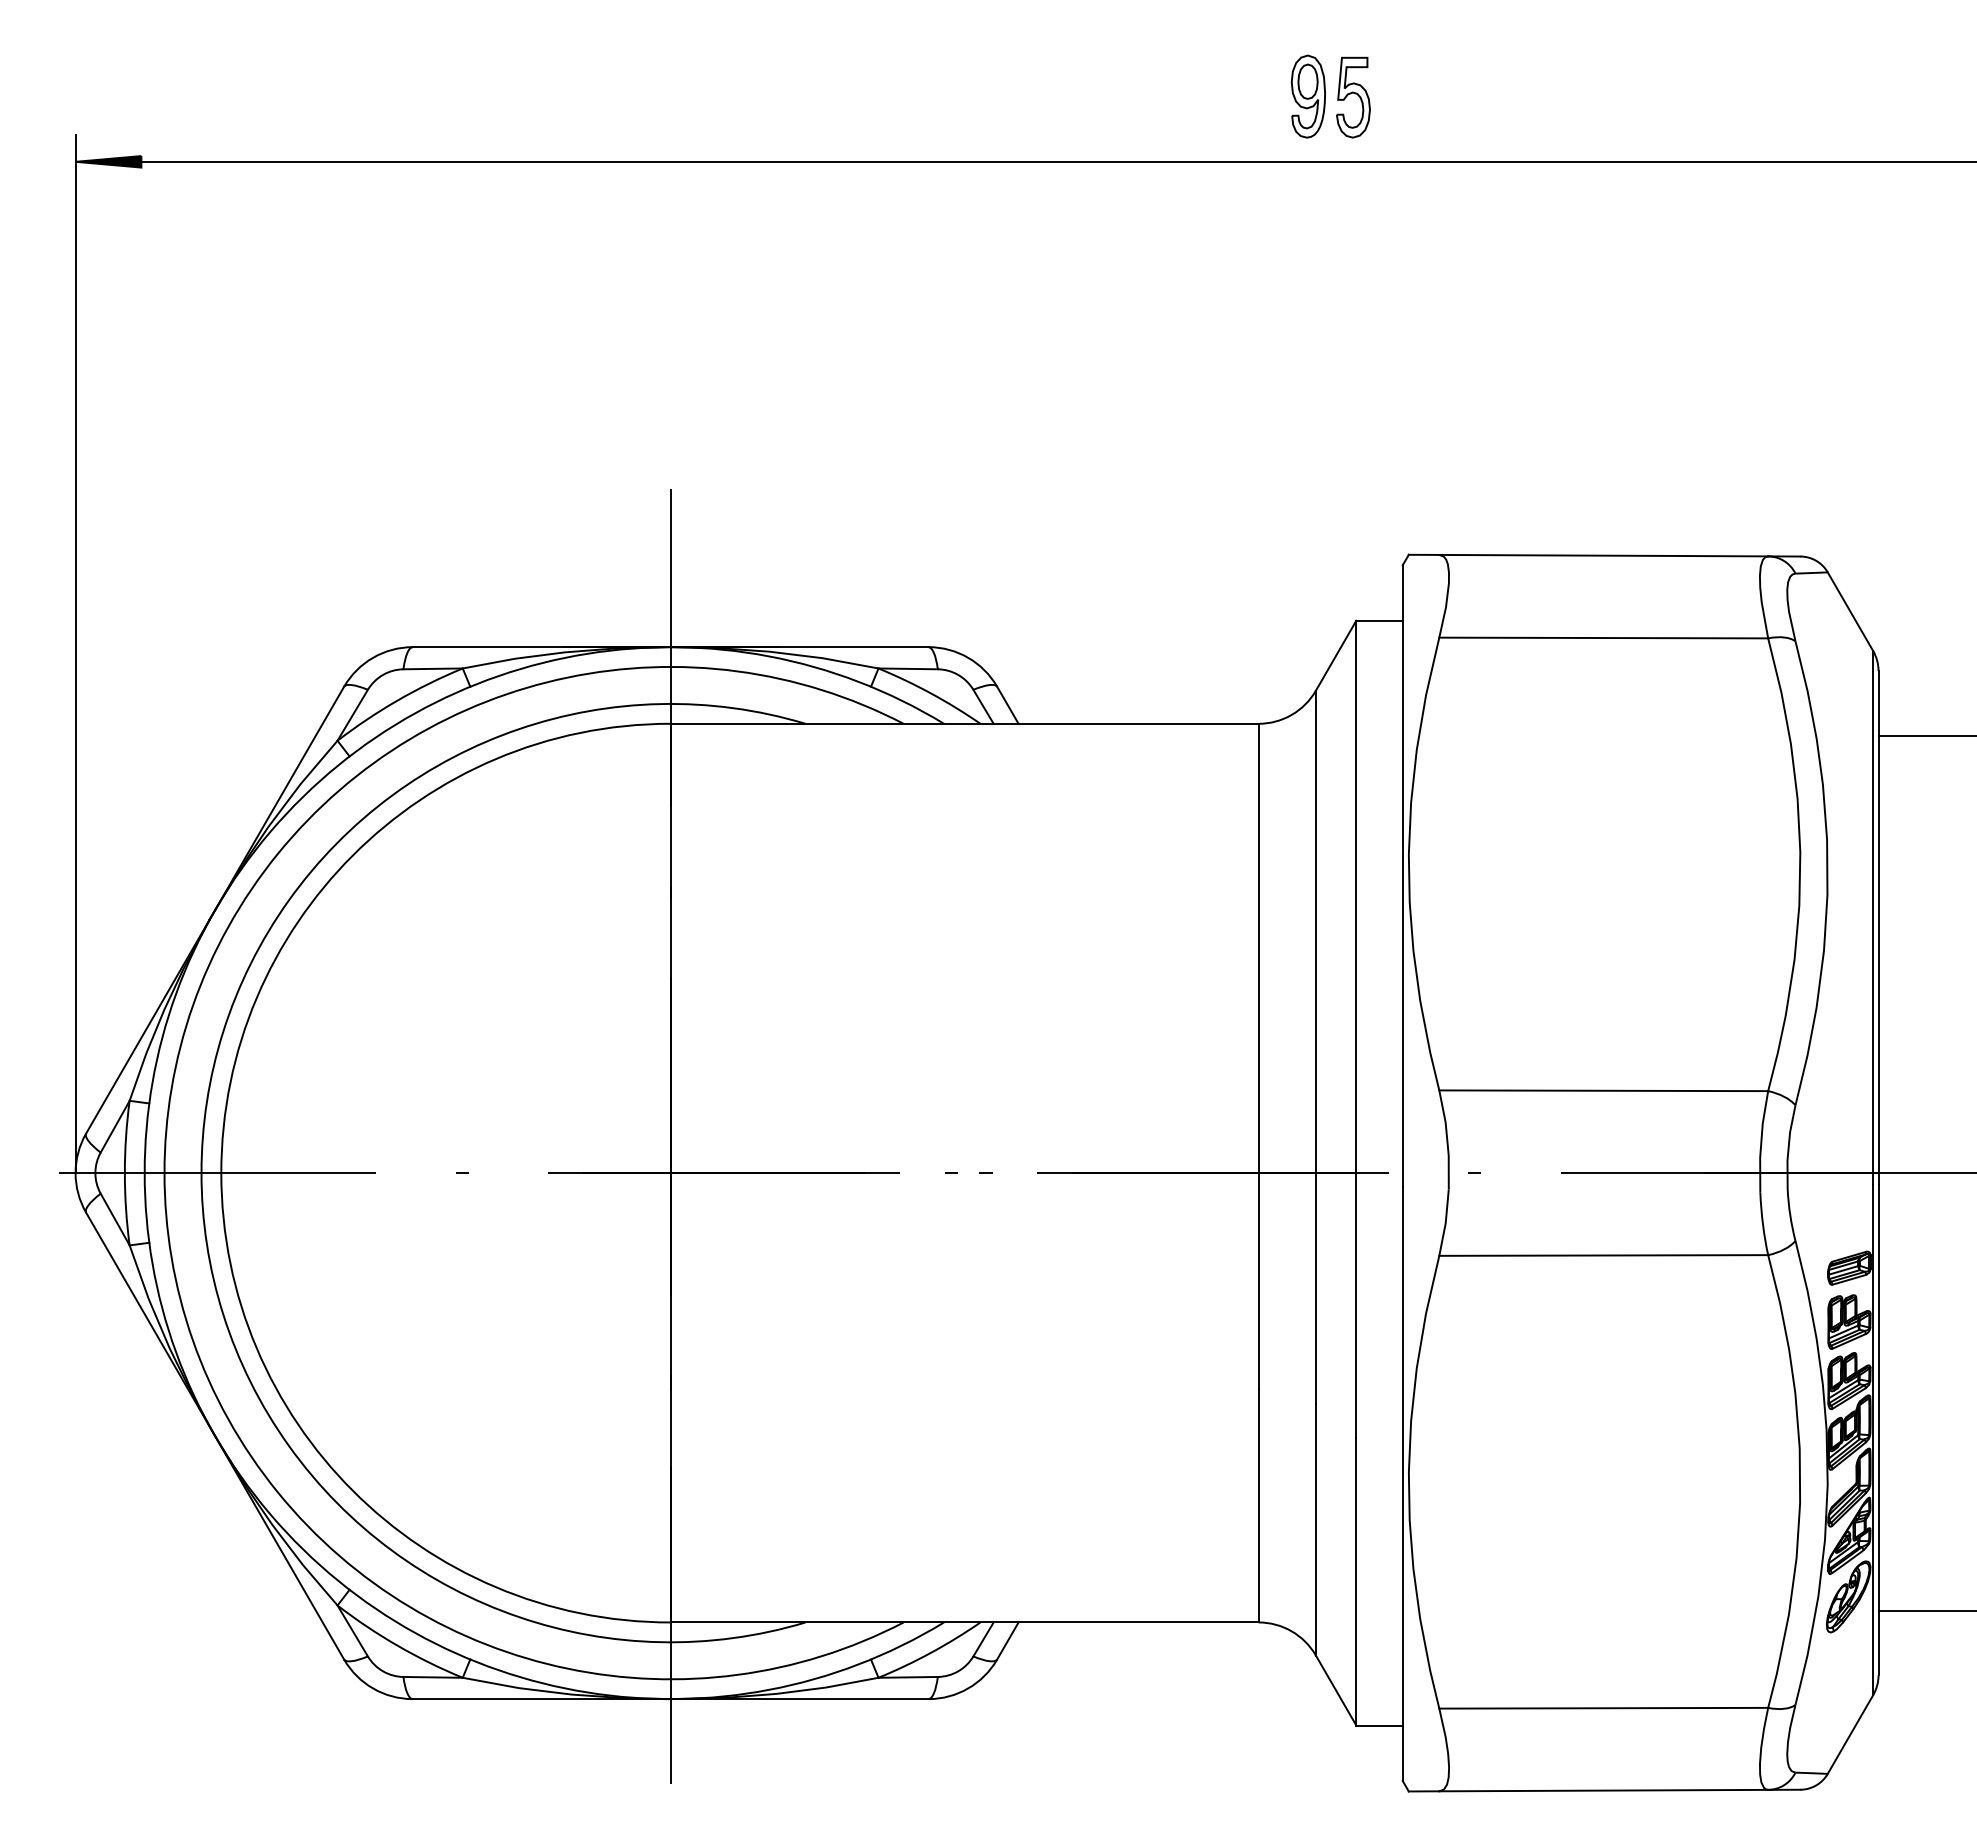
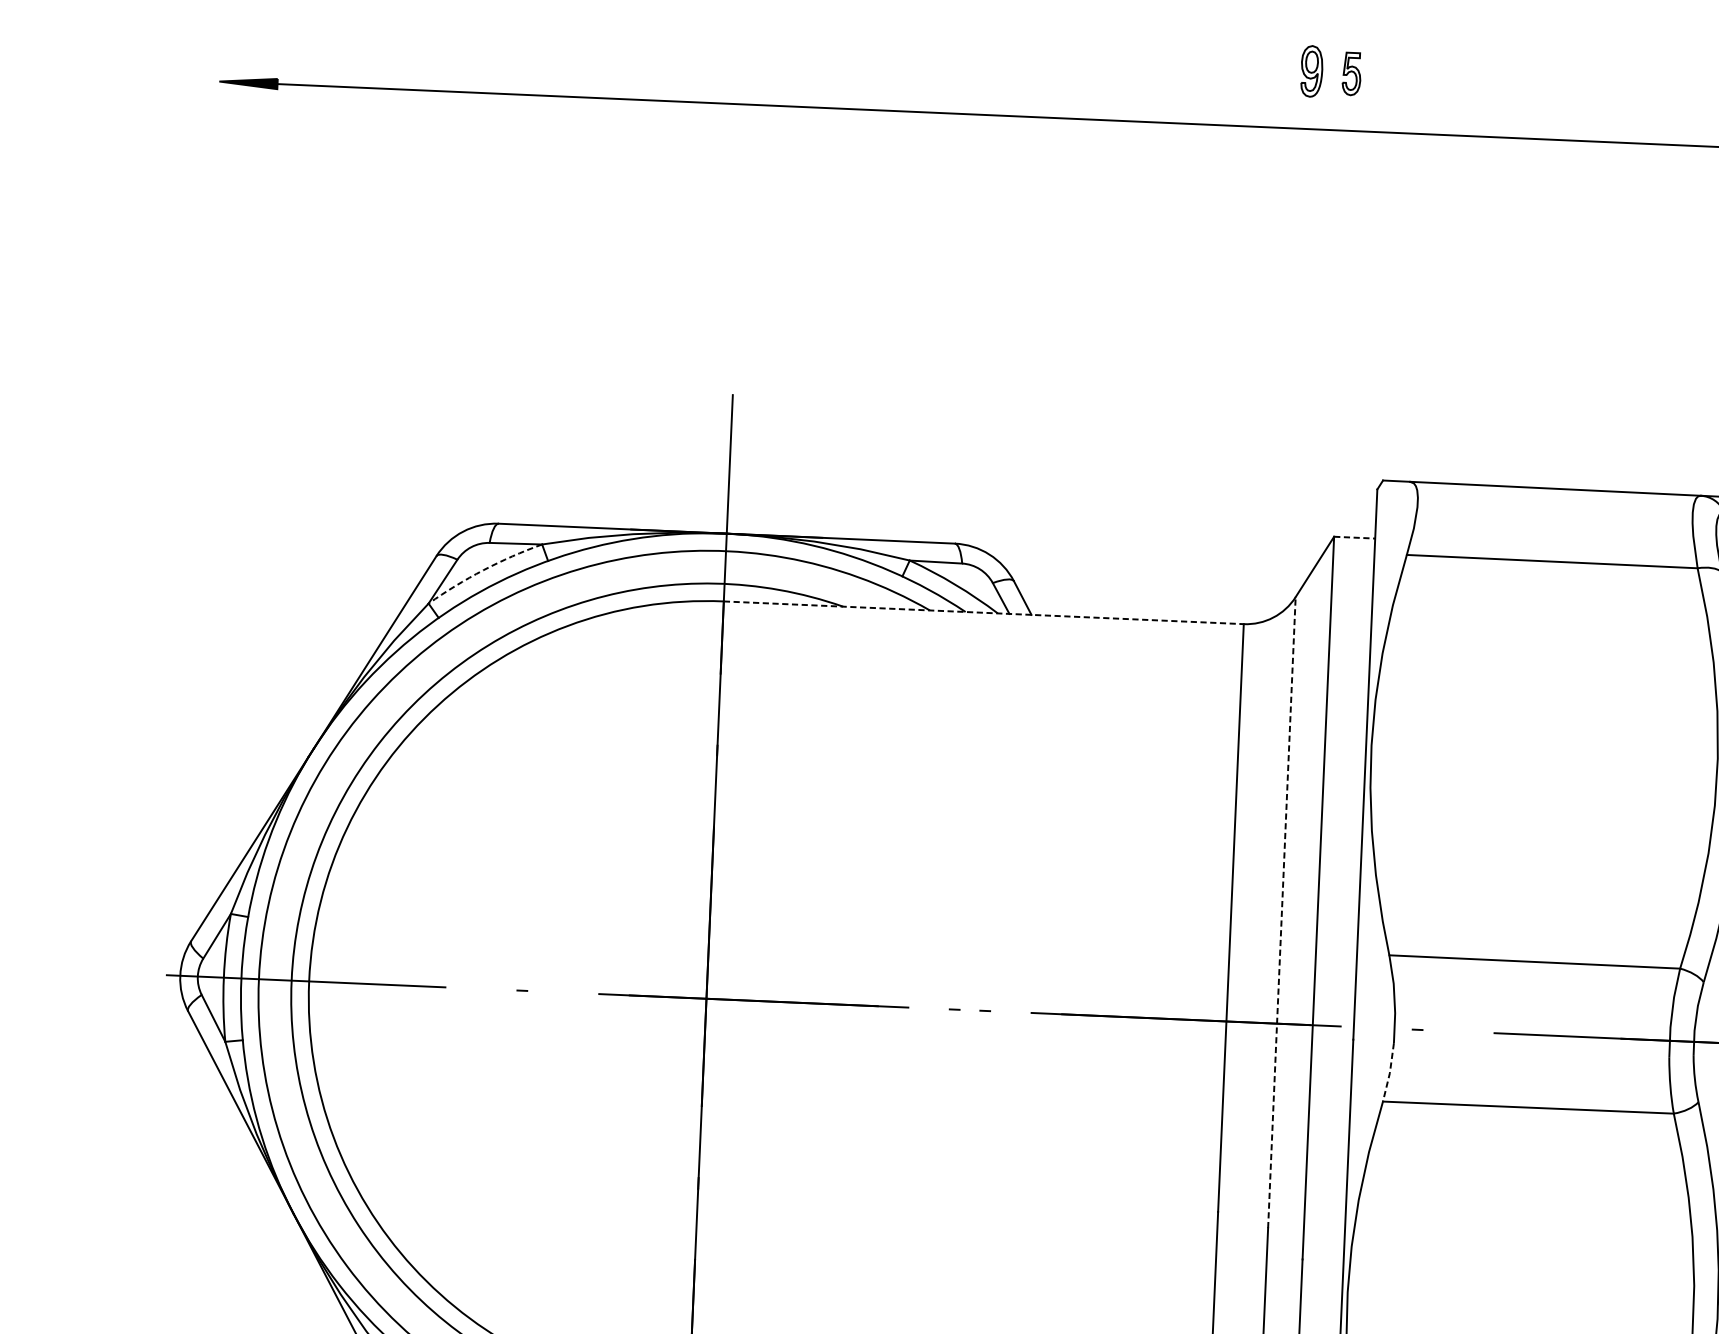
part: (1307, 96) -> (1311, 71), size x0.7
part: (1353, 97) -> (1351, 73), size x0.6
line: (1380, 620) -> (1355, 537), solid -> dashed
line: (75, 654) -> (200, 517), removed
arc: (397, 700) -> (483, 570), solid -> dashed
line: (965, 723) -> (984, 612), solid -> dashed
line: (1315, 1047) -> (1281, 912), solid -> dashed
line: (1445, 1223) -> (1389, 1073), solid -> dashed

